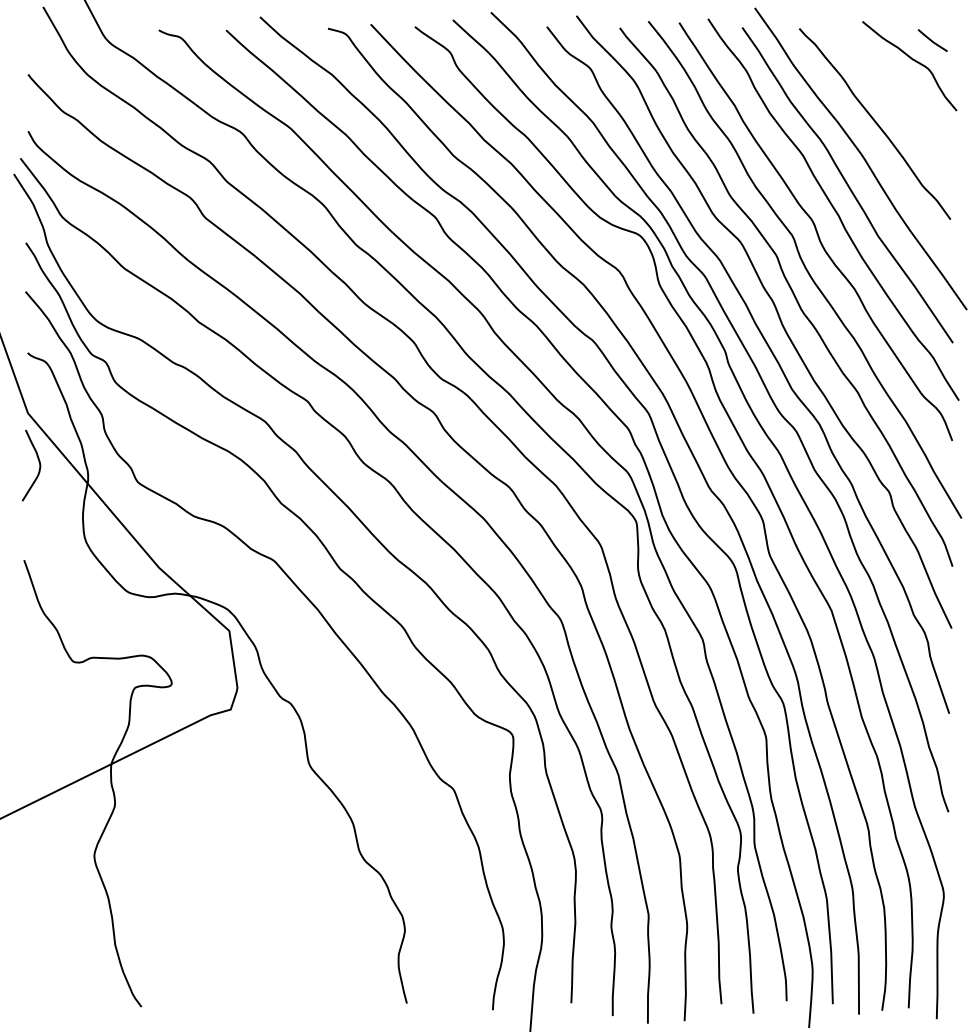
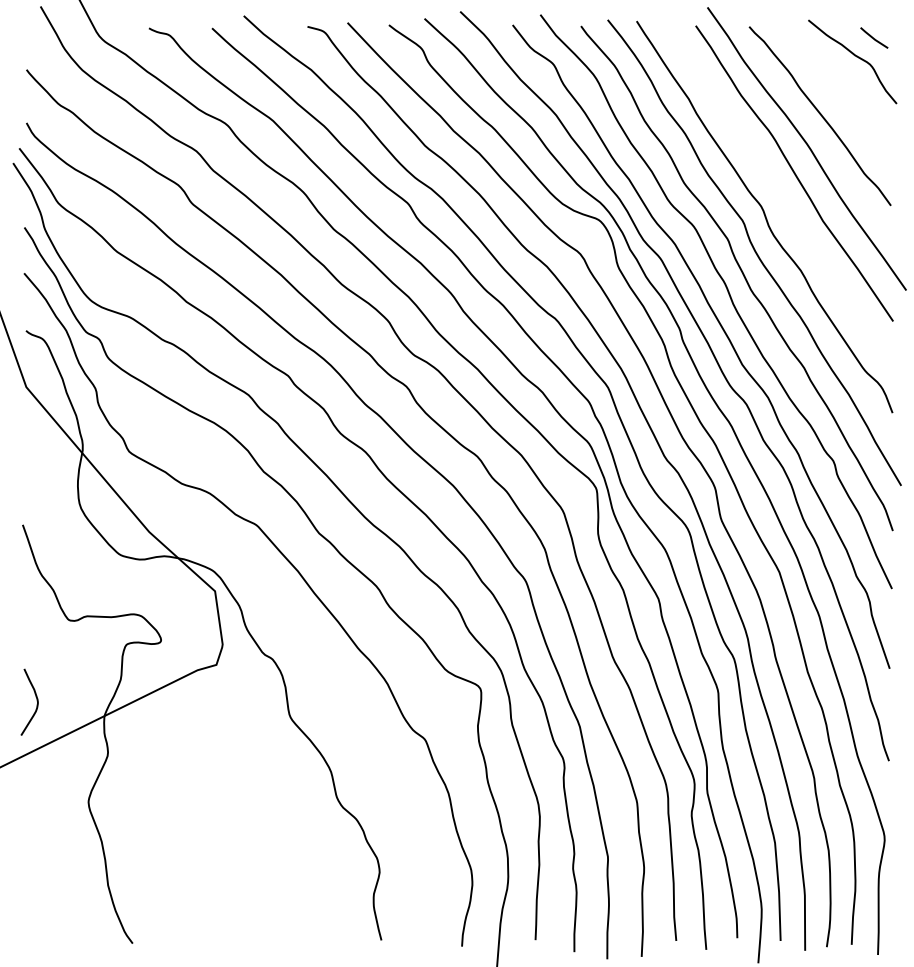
curve: (833, 209) -> (781, 196), removed
curve: (38, 463) -> (36, 700), moved

